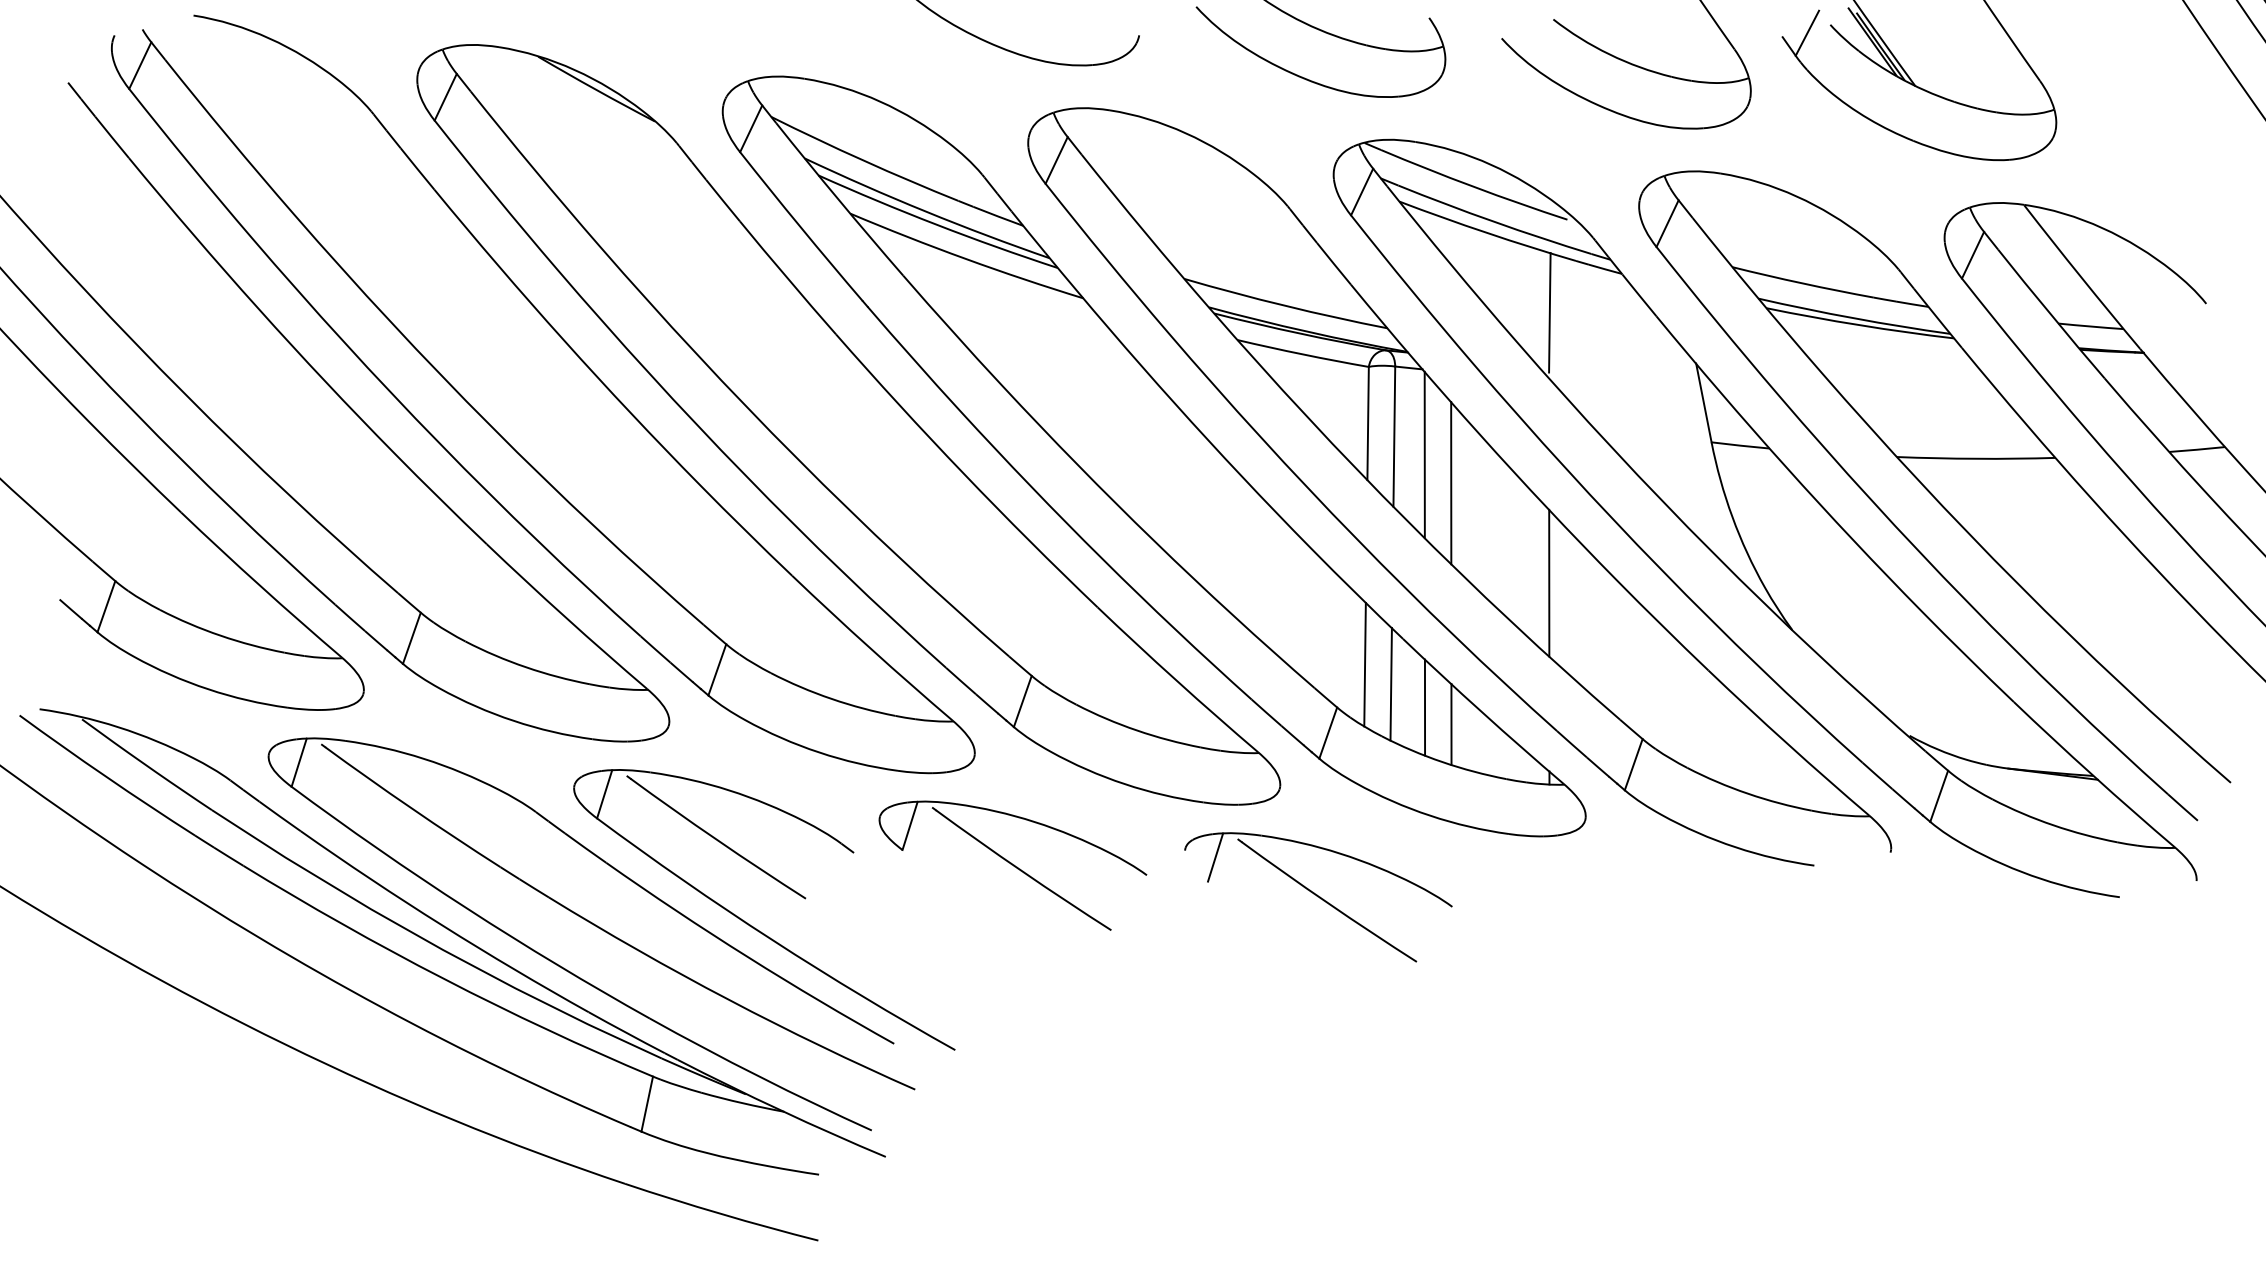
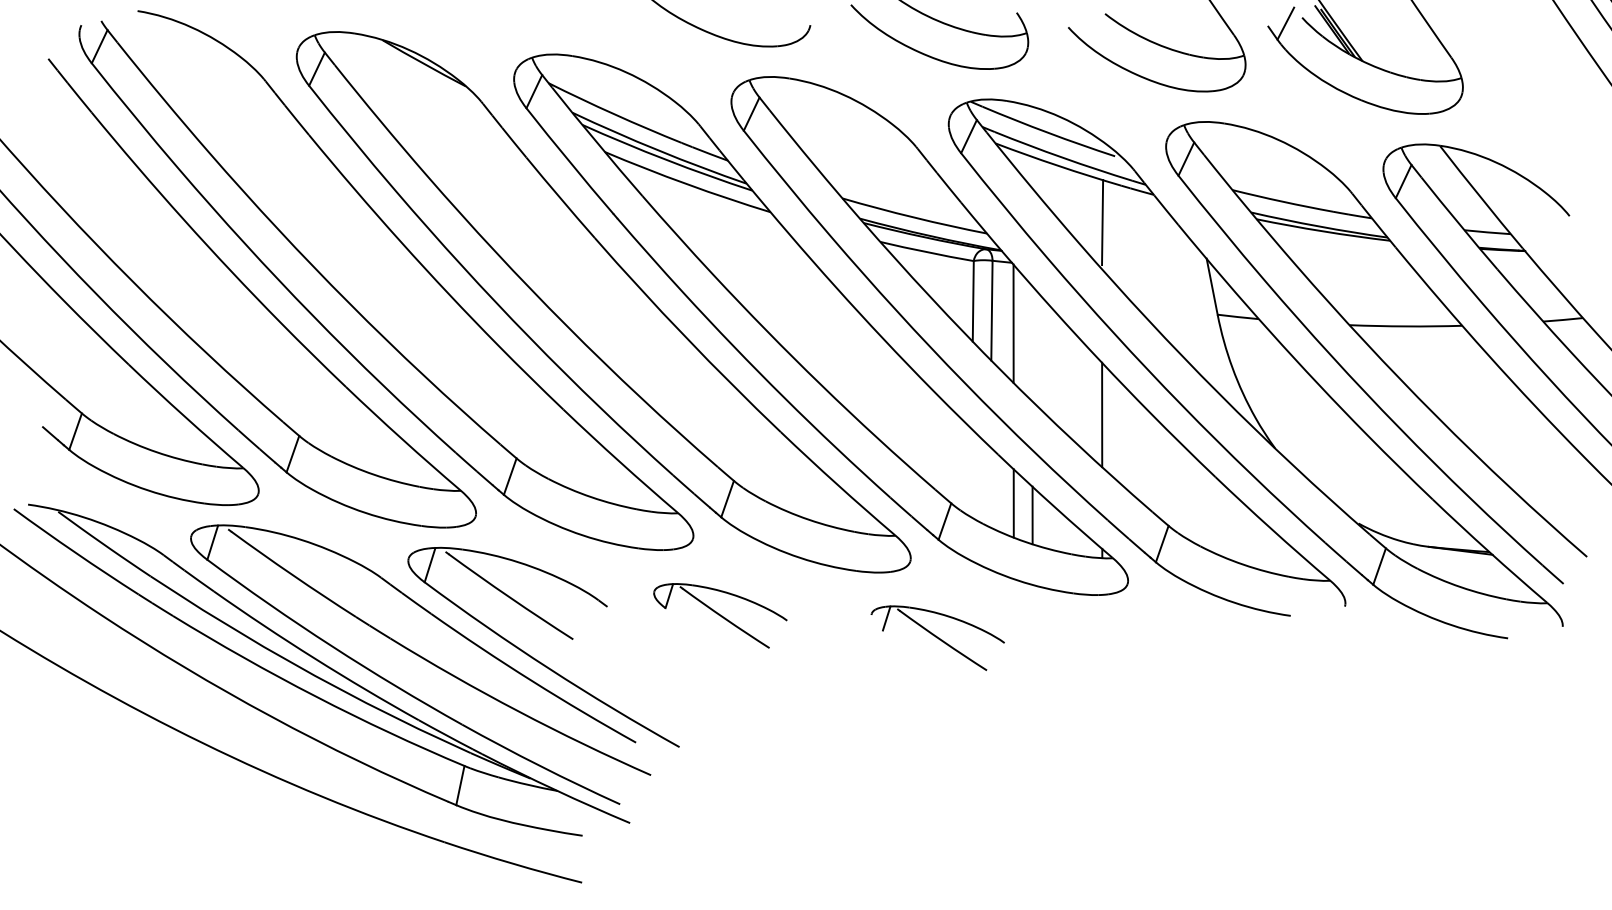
line: (1451, 482) -> (1032, 343), removed
line: (1364, 664) -> (970, 472), removed
line: (1390, 683) -> (989, 486), removed
part: (1012, 865) -> (720, 615), size x0.7
part: (1317, 896) -> (937, 637), size x0.7

